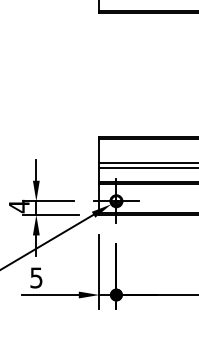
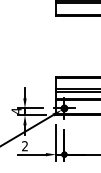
text: (35, 278) -> (24, 146), 5 -> 2

